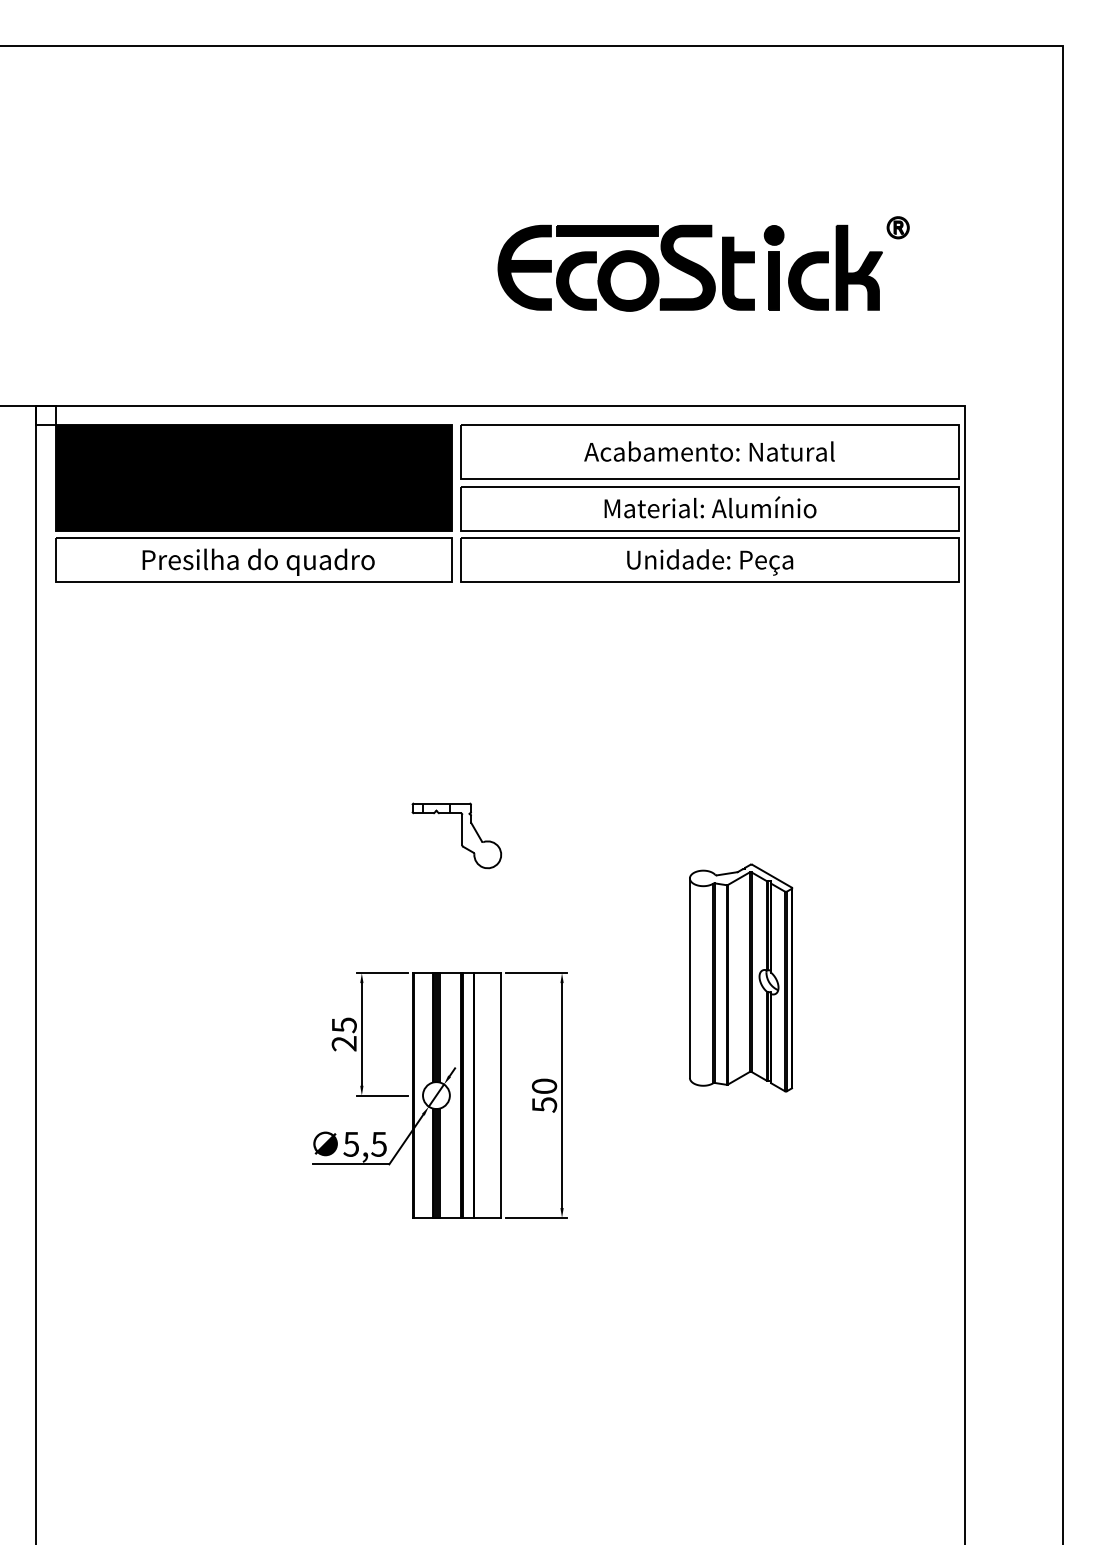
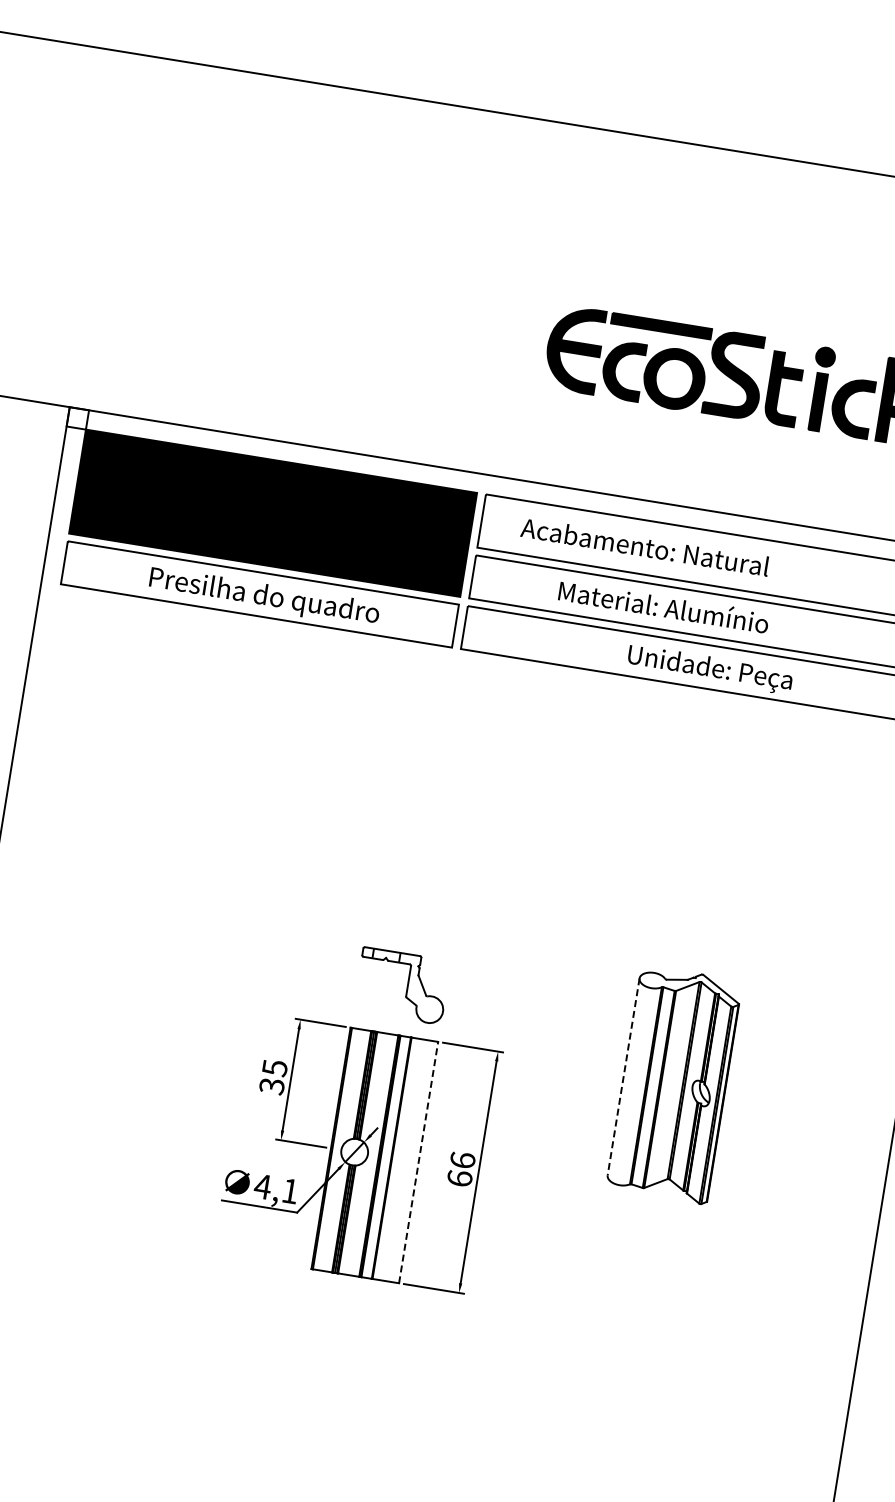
text: (709, 451) -> (645, 546), moved
text: (710, 507) -> (663, 606), moved
part: (456, 835) -> (401, 985), moved
line: (689, 978) -> (623, 1077), solid -> dashed
text: (344, 1043) -> (272, 1086), 25 -> 35
line: (501, 1095) -> (418, 1162), solid -> dashed
text: (544, 1095) -> (461, 1169), 50 -> 66
text: (364, 1144) -> (275, 1189), 5,5 -> 4,1

